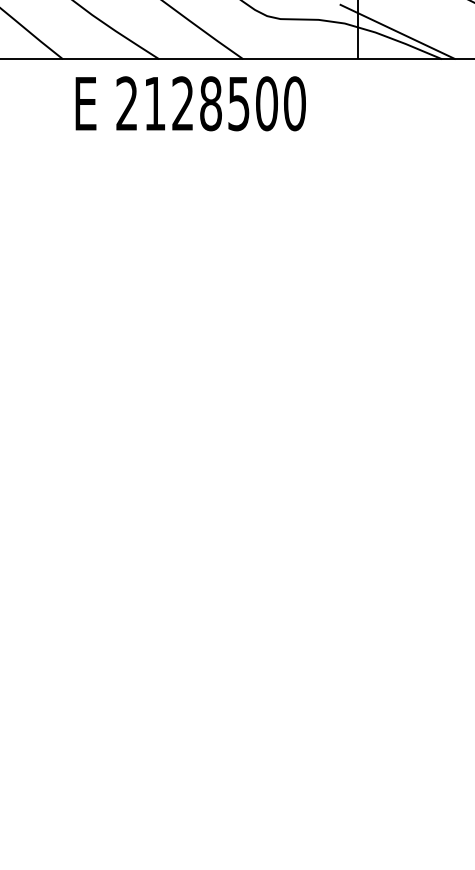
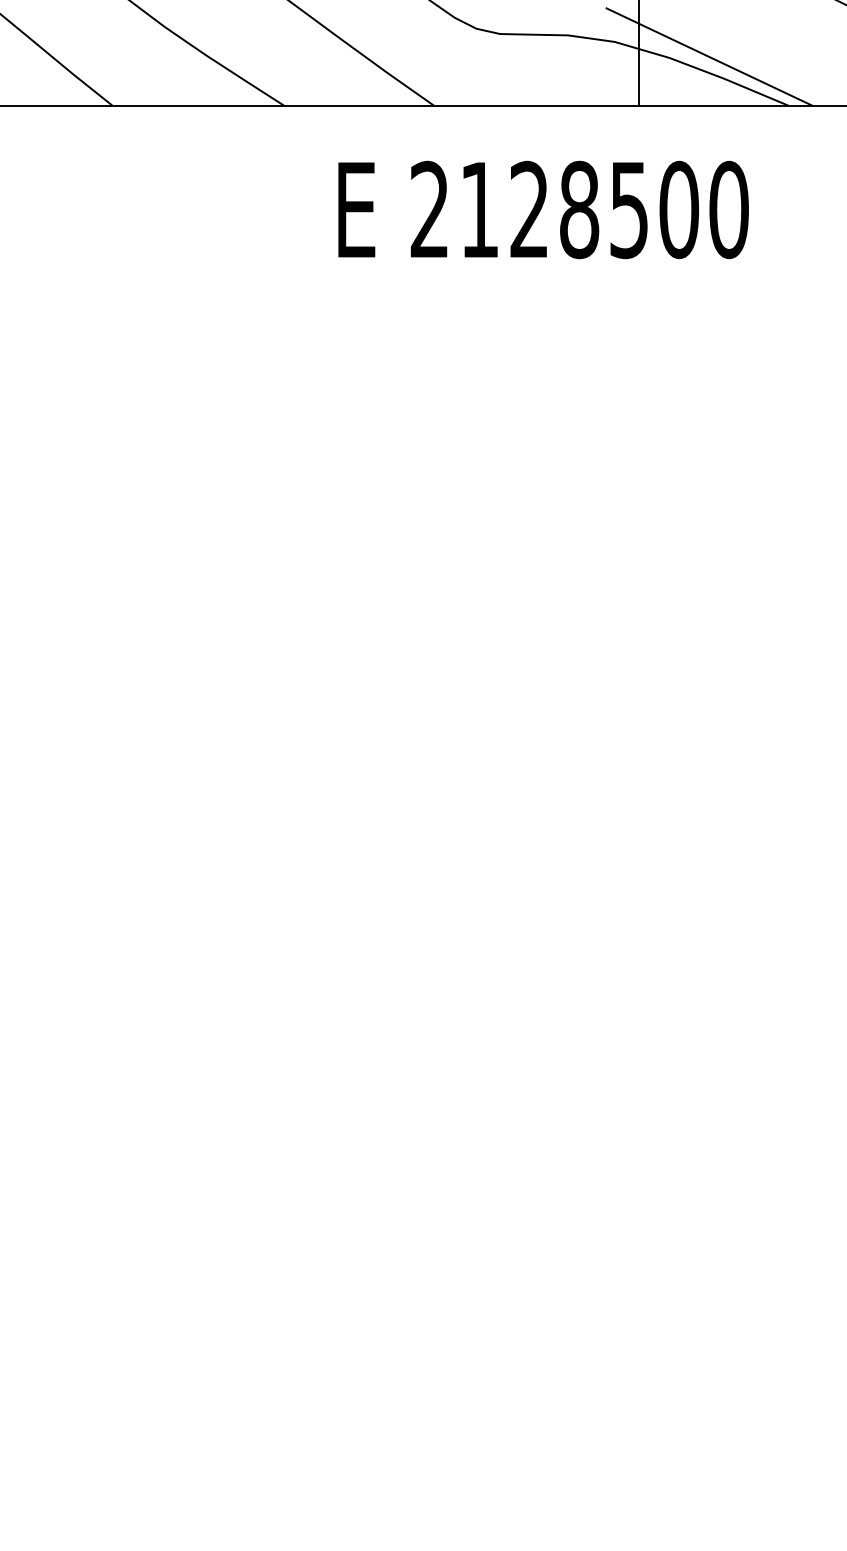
text: (190, 103) -> (542, 209), moved

